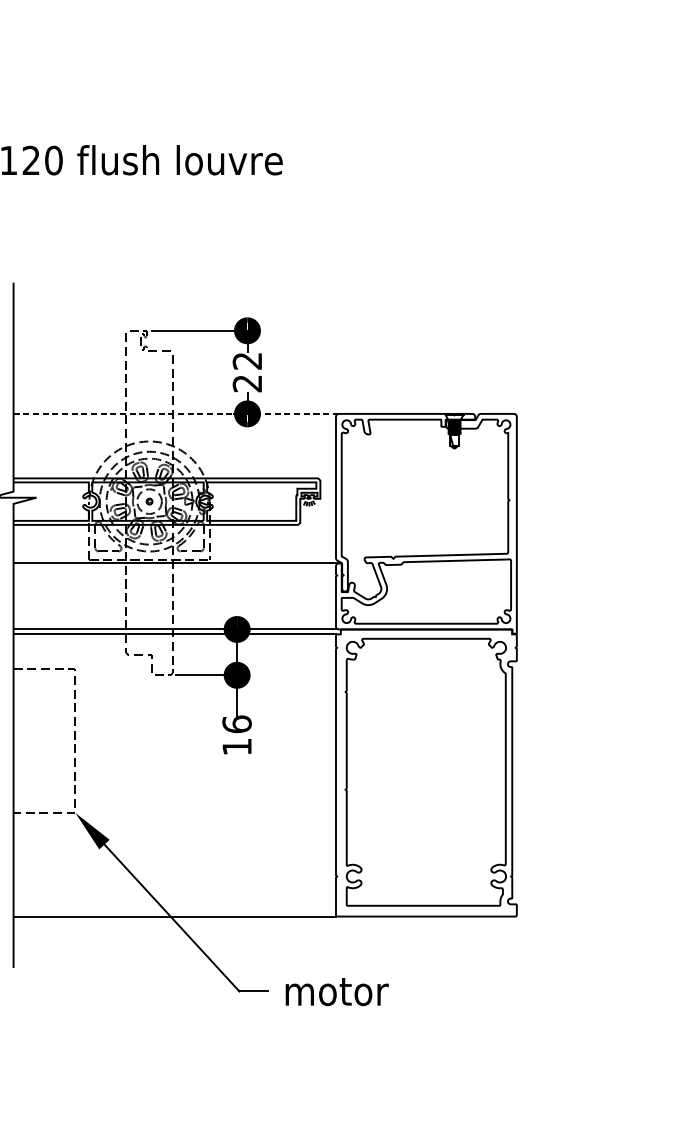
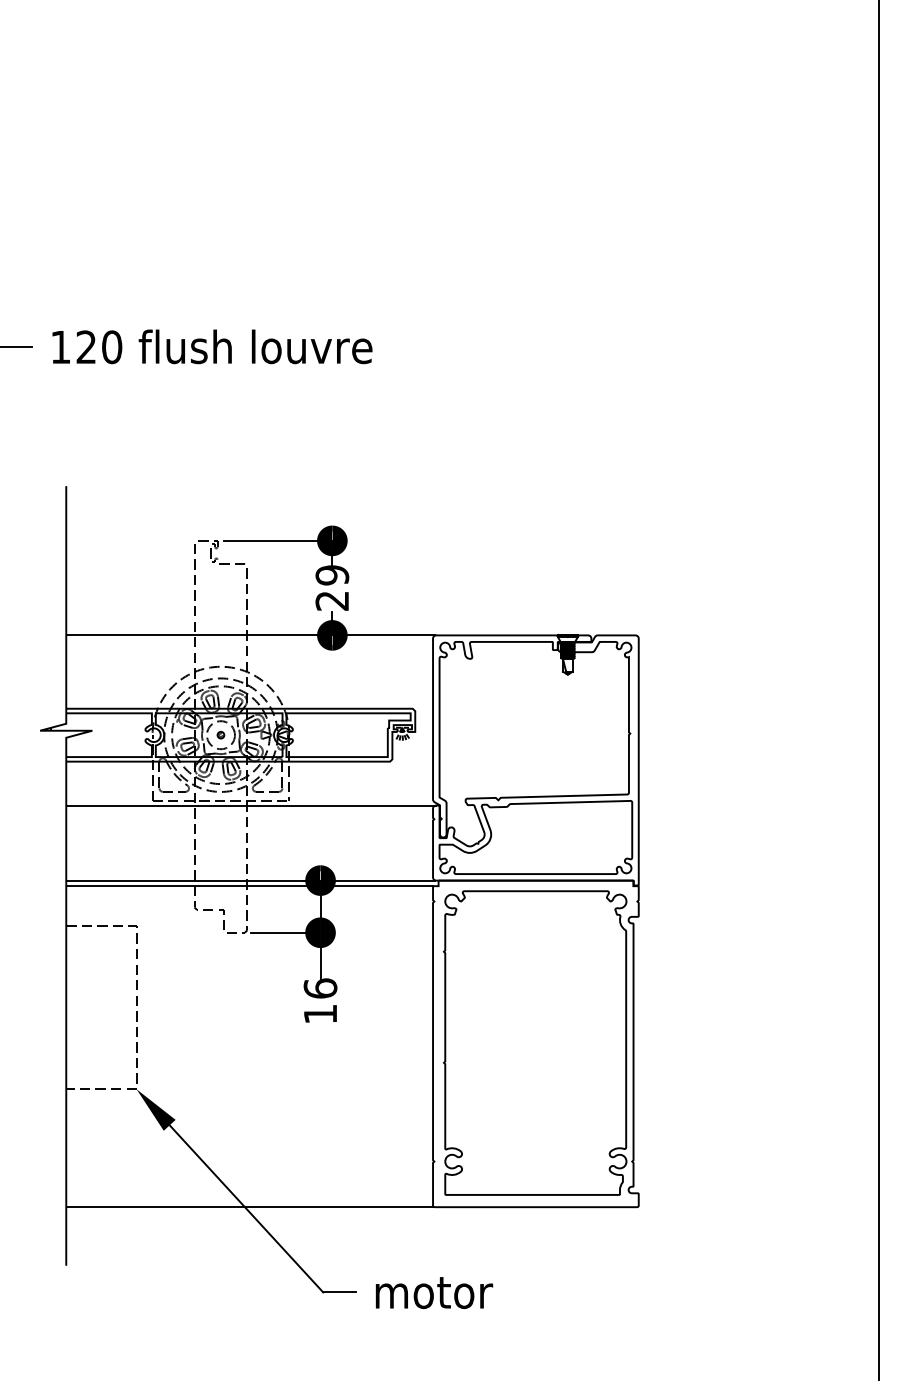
text: (247, 361) -> (332, 575), 22 -> 29
line: (176, 413) -> (251, 635), dashed -> solid

